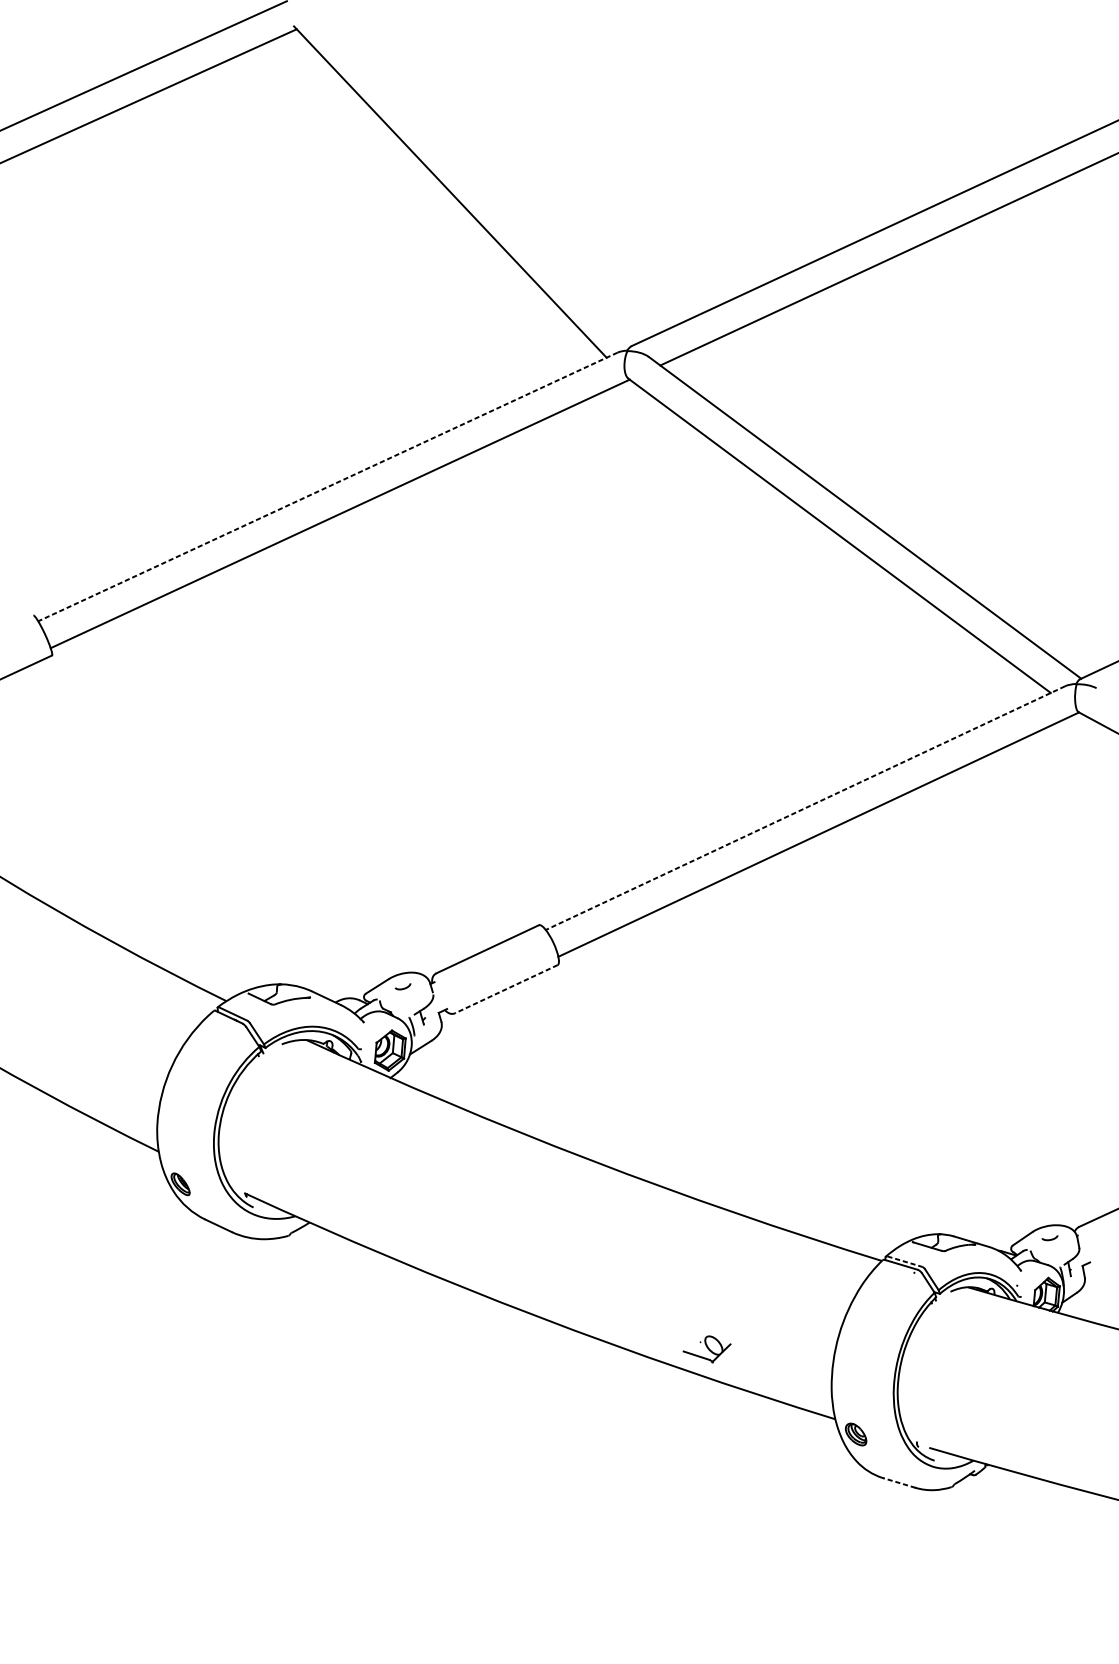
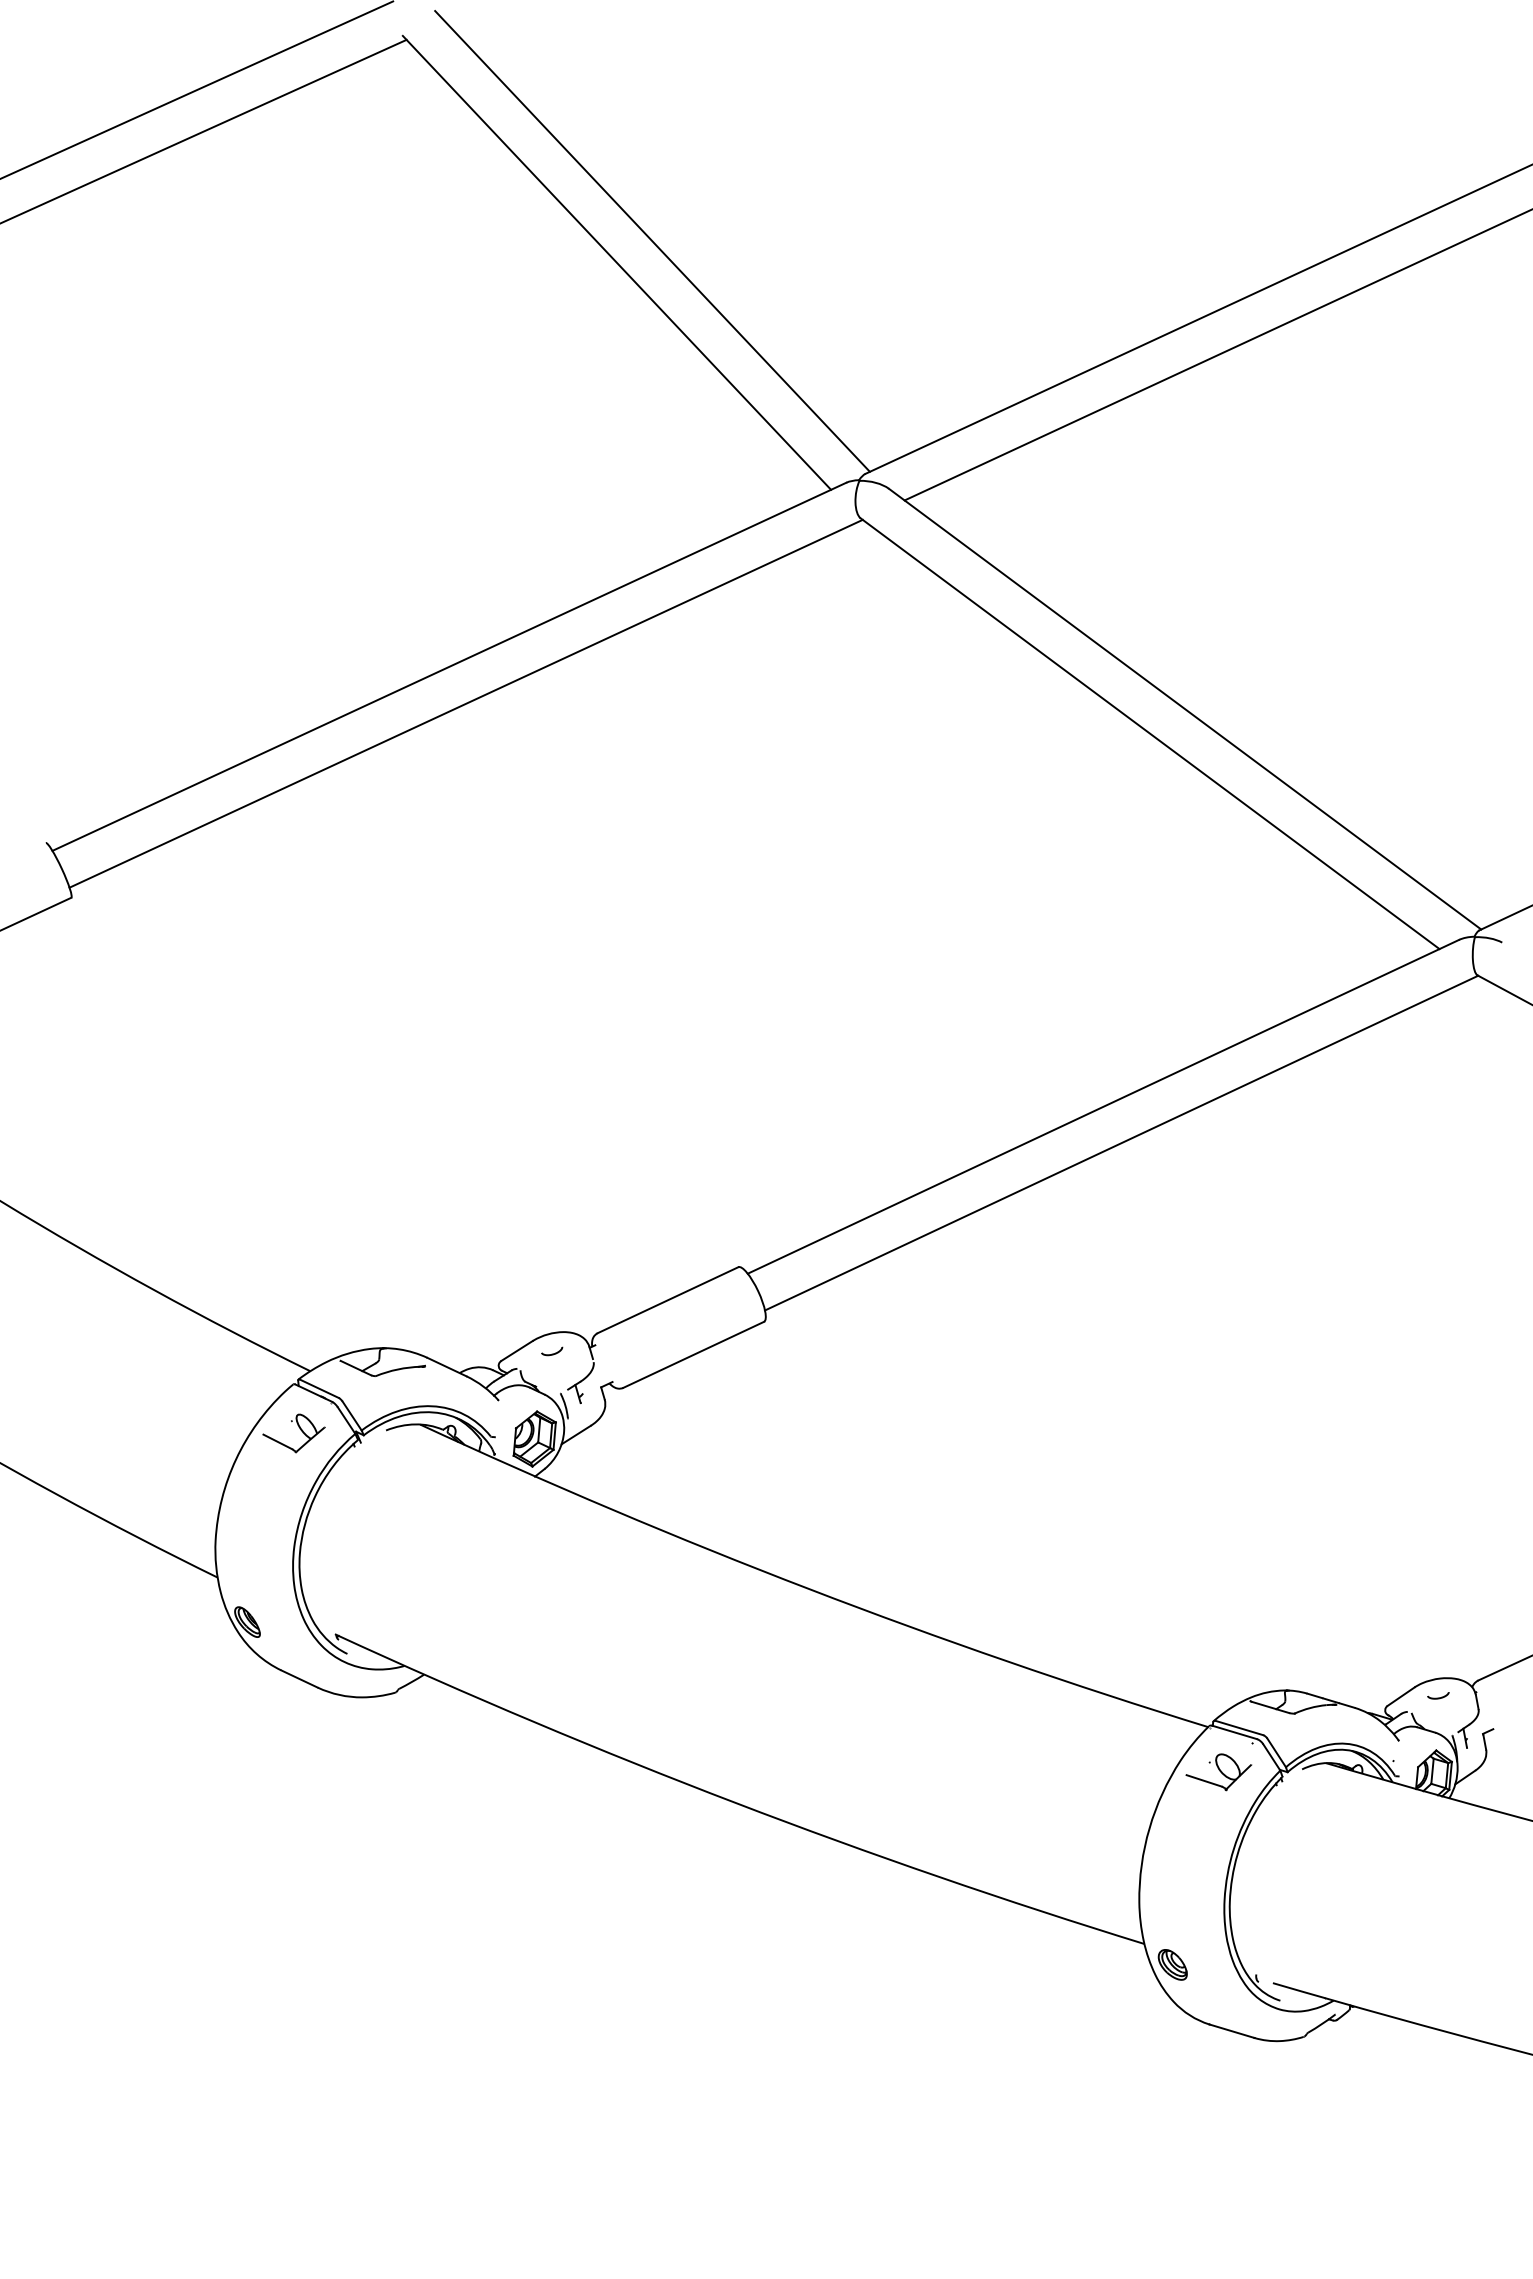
line: (476, 176) -> (652, 241), added
line: (327, 487) -> (448, 667), dashed -> solid
line: (805, 807) -> (1103, 1106), dashed -> solid
line: (506, 988) -> (693, 1354), dashed -> solid
part: (219, 1044) -> (300, 1430), added
line: (904, 1261) -> (1239, 1728), dashed -> solid
part: (706, 1349) -> (1218, 1772), moved
line: (898, 1483) -> (1231, 2031), dashed -> solid

